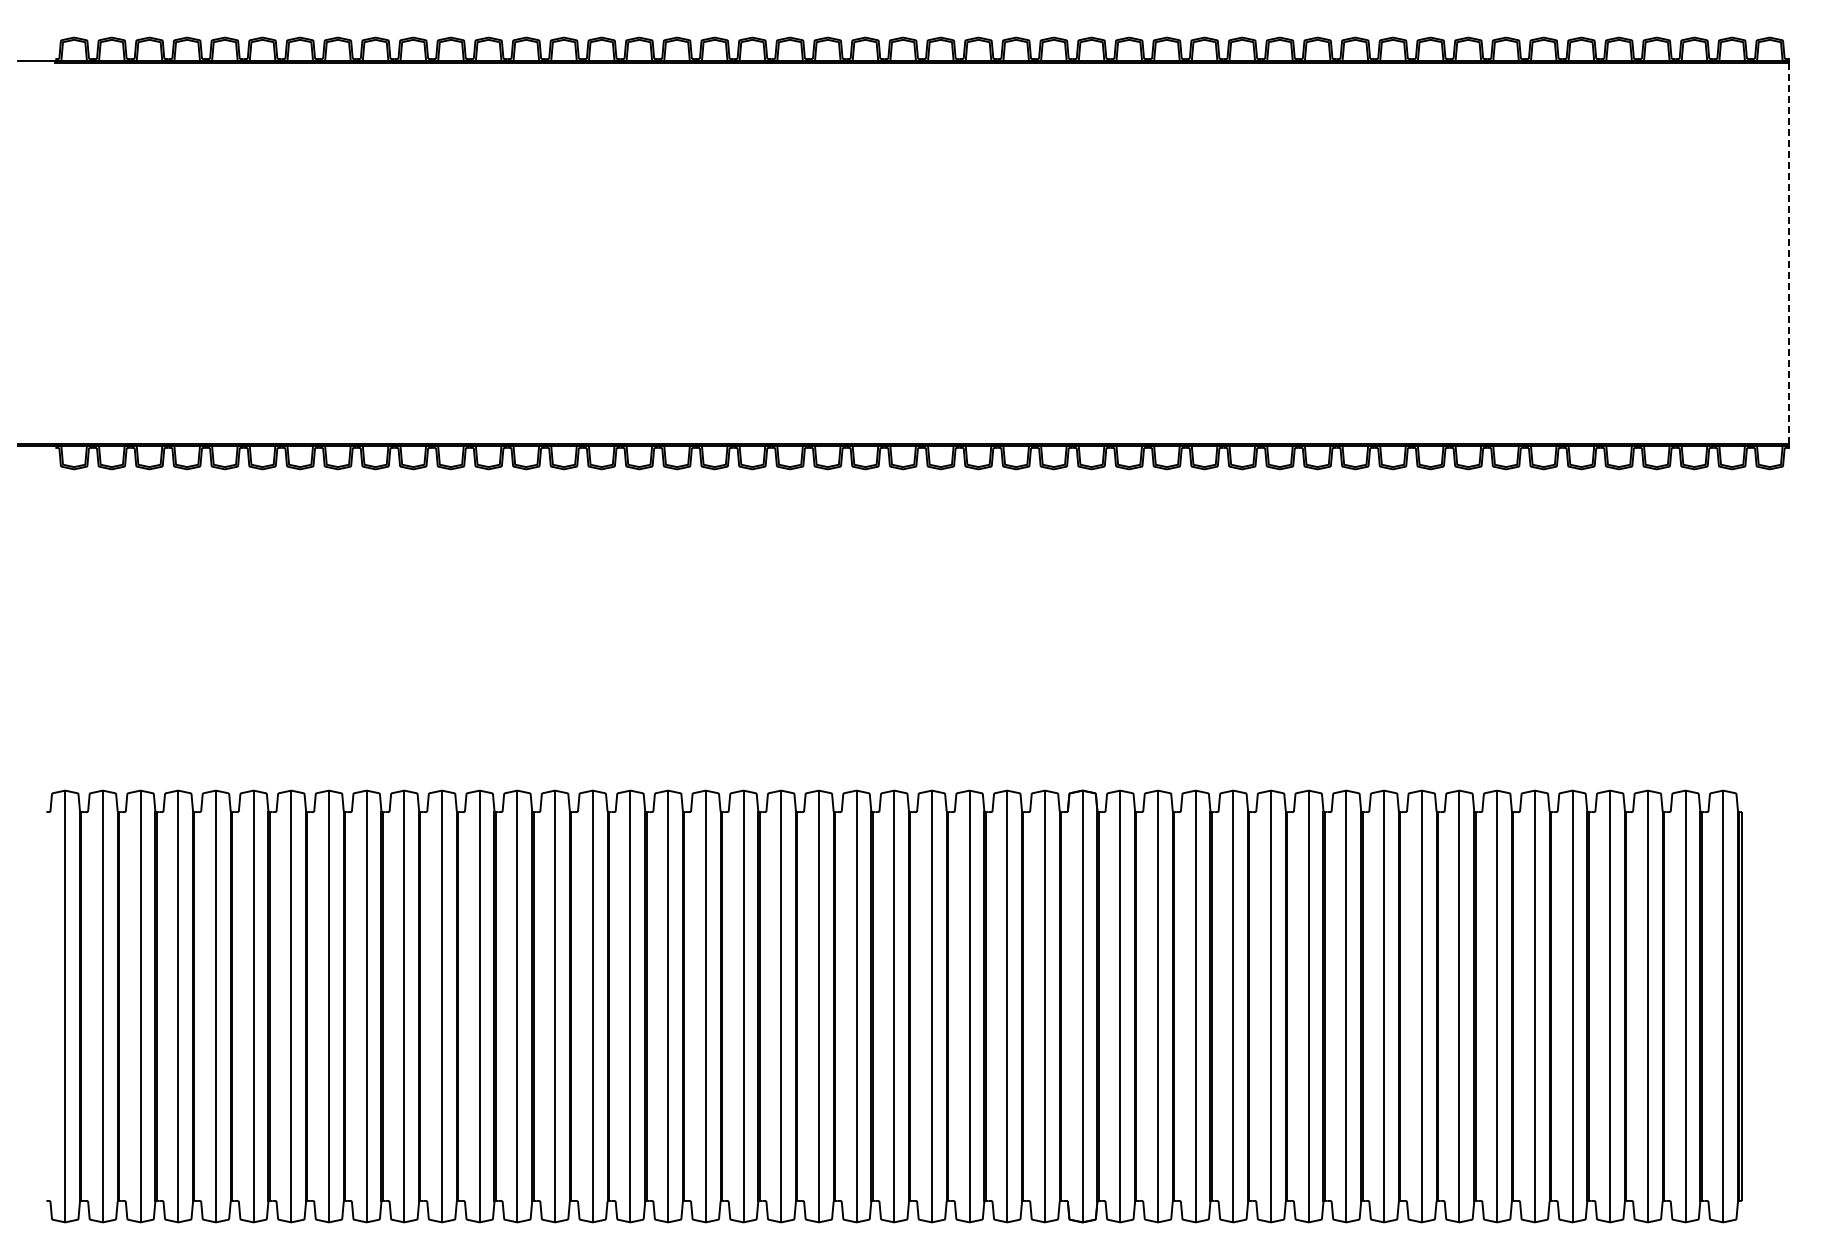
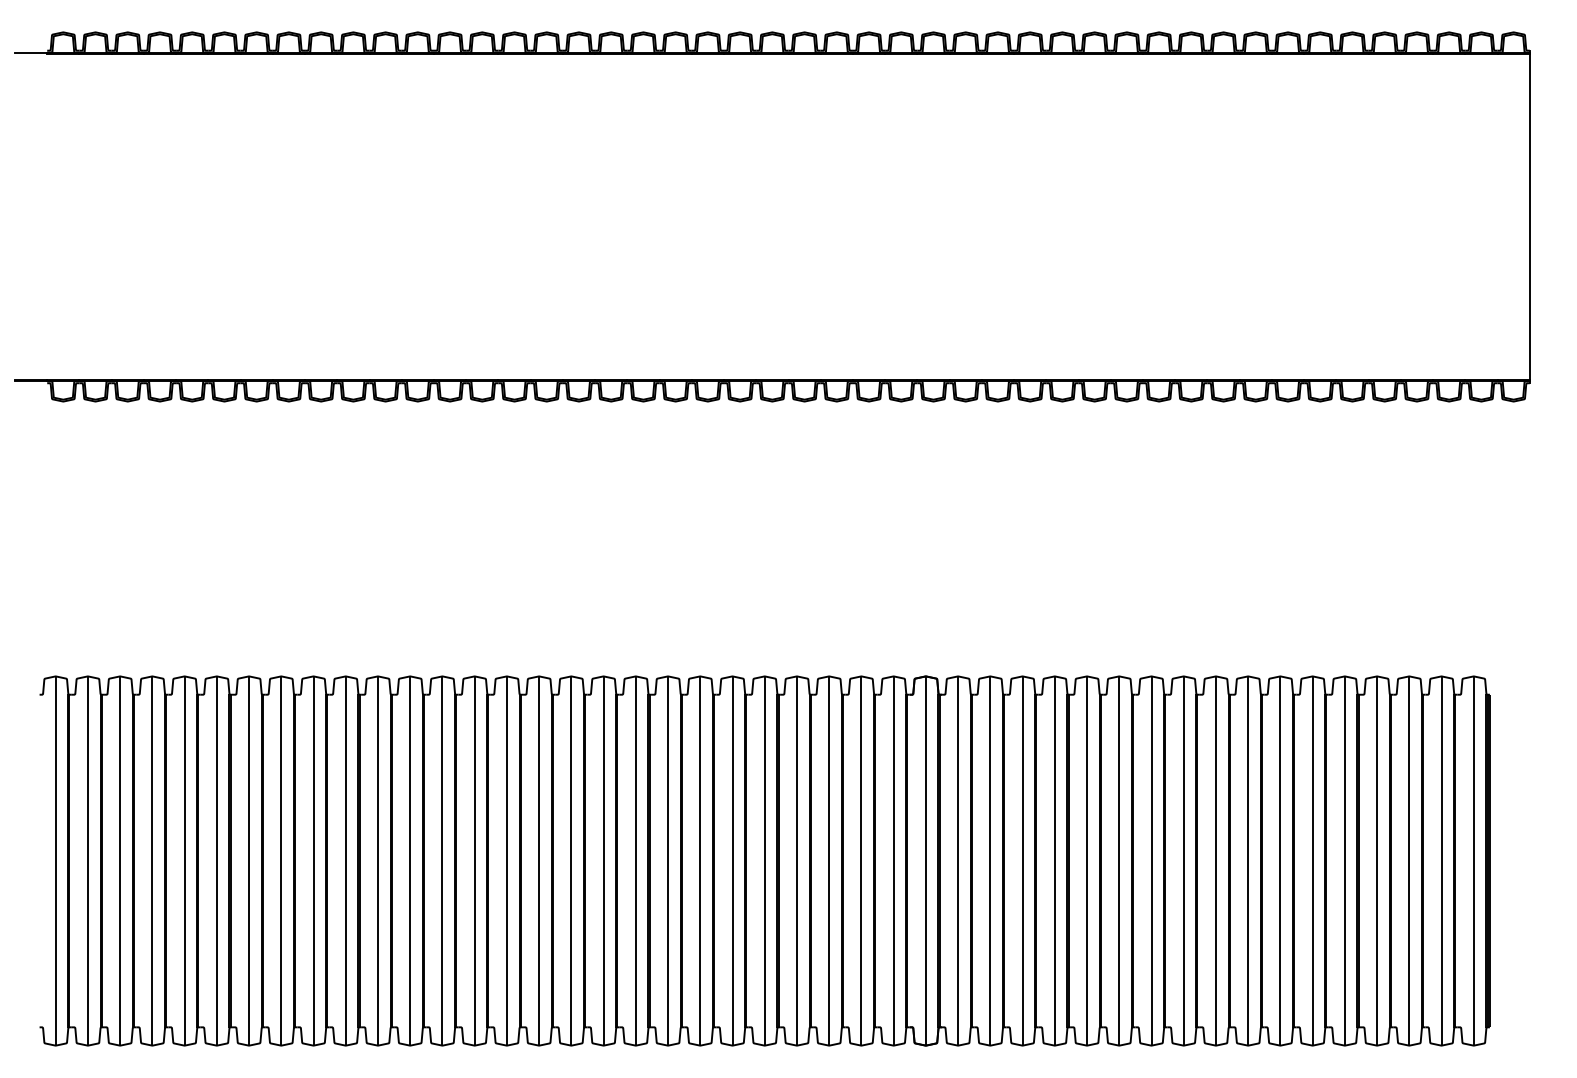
line: (1788, 253) -> (1529, 216), dashed -> solid

